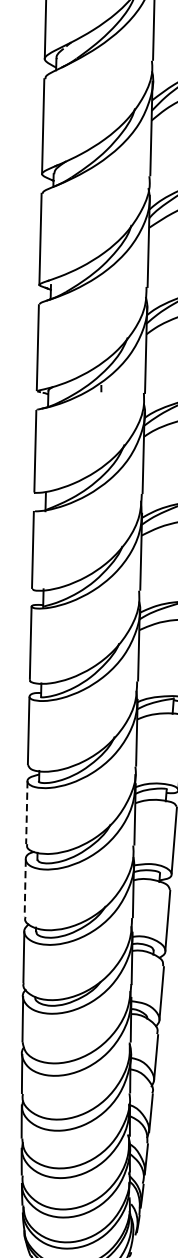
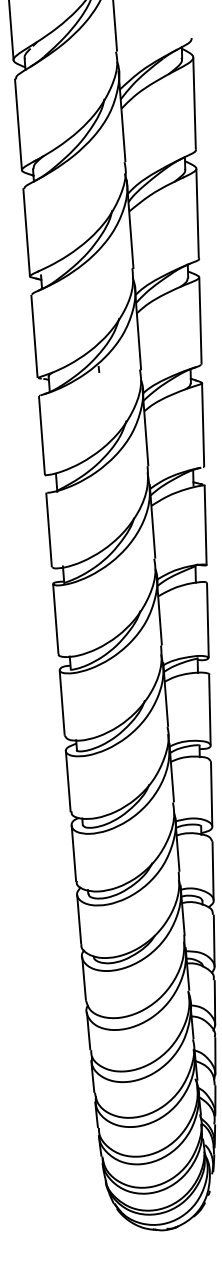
line: (27, 812) -> (68, 781), dashed -> solid
line: (24, 888) -> (73, 853), dashed -> solid

